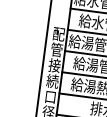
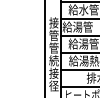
text: (58, 33) -> (53, 22), 配 -> 接
text: (54, 64) -> (53, 47), 接 -> 管
text: (50, 95) -> (53, 72), 口 -> 接

